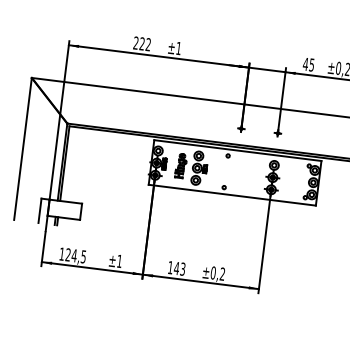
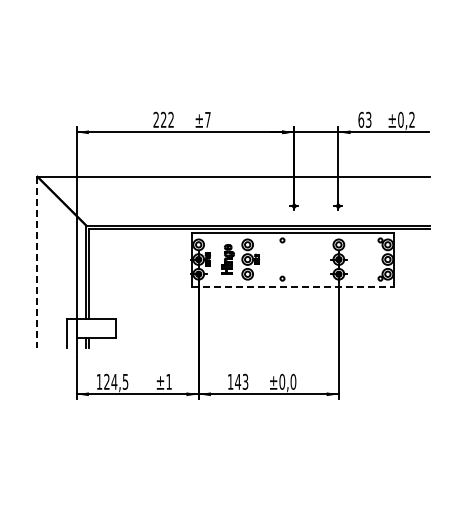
text: (178, 48) -> (207, 119), ±1 -> ±7
text: (308, 64) -> (364, 119), 45 -> 63
line: (23, 148) -> (37, 262), solid -> dashed
line: (232, 195) -> (293, 286), solid -> dashed
text: (222, 273) -> (293, 381), ±0,2 -> ±0,0

